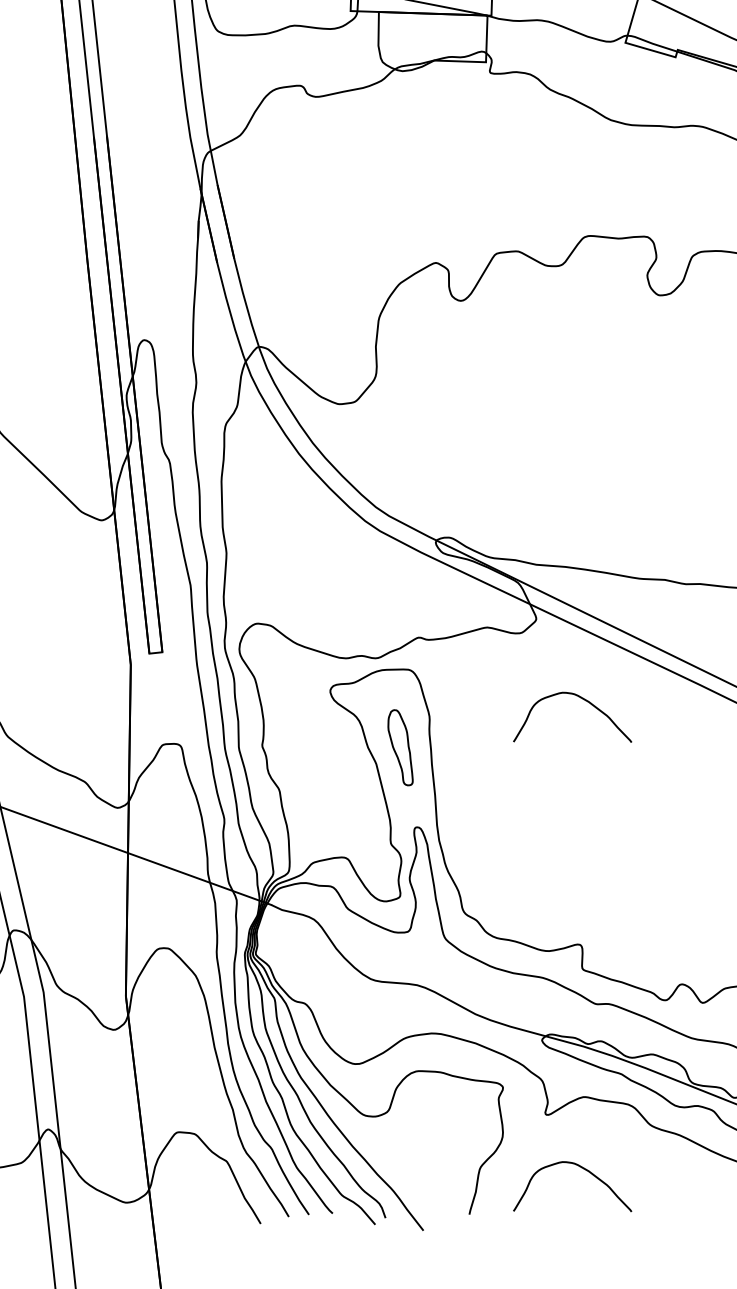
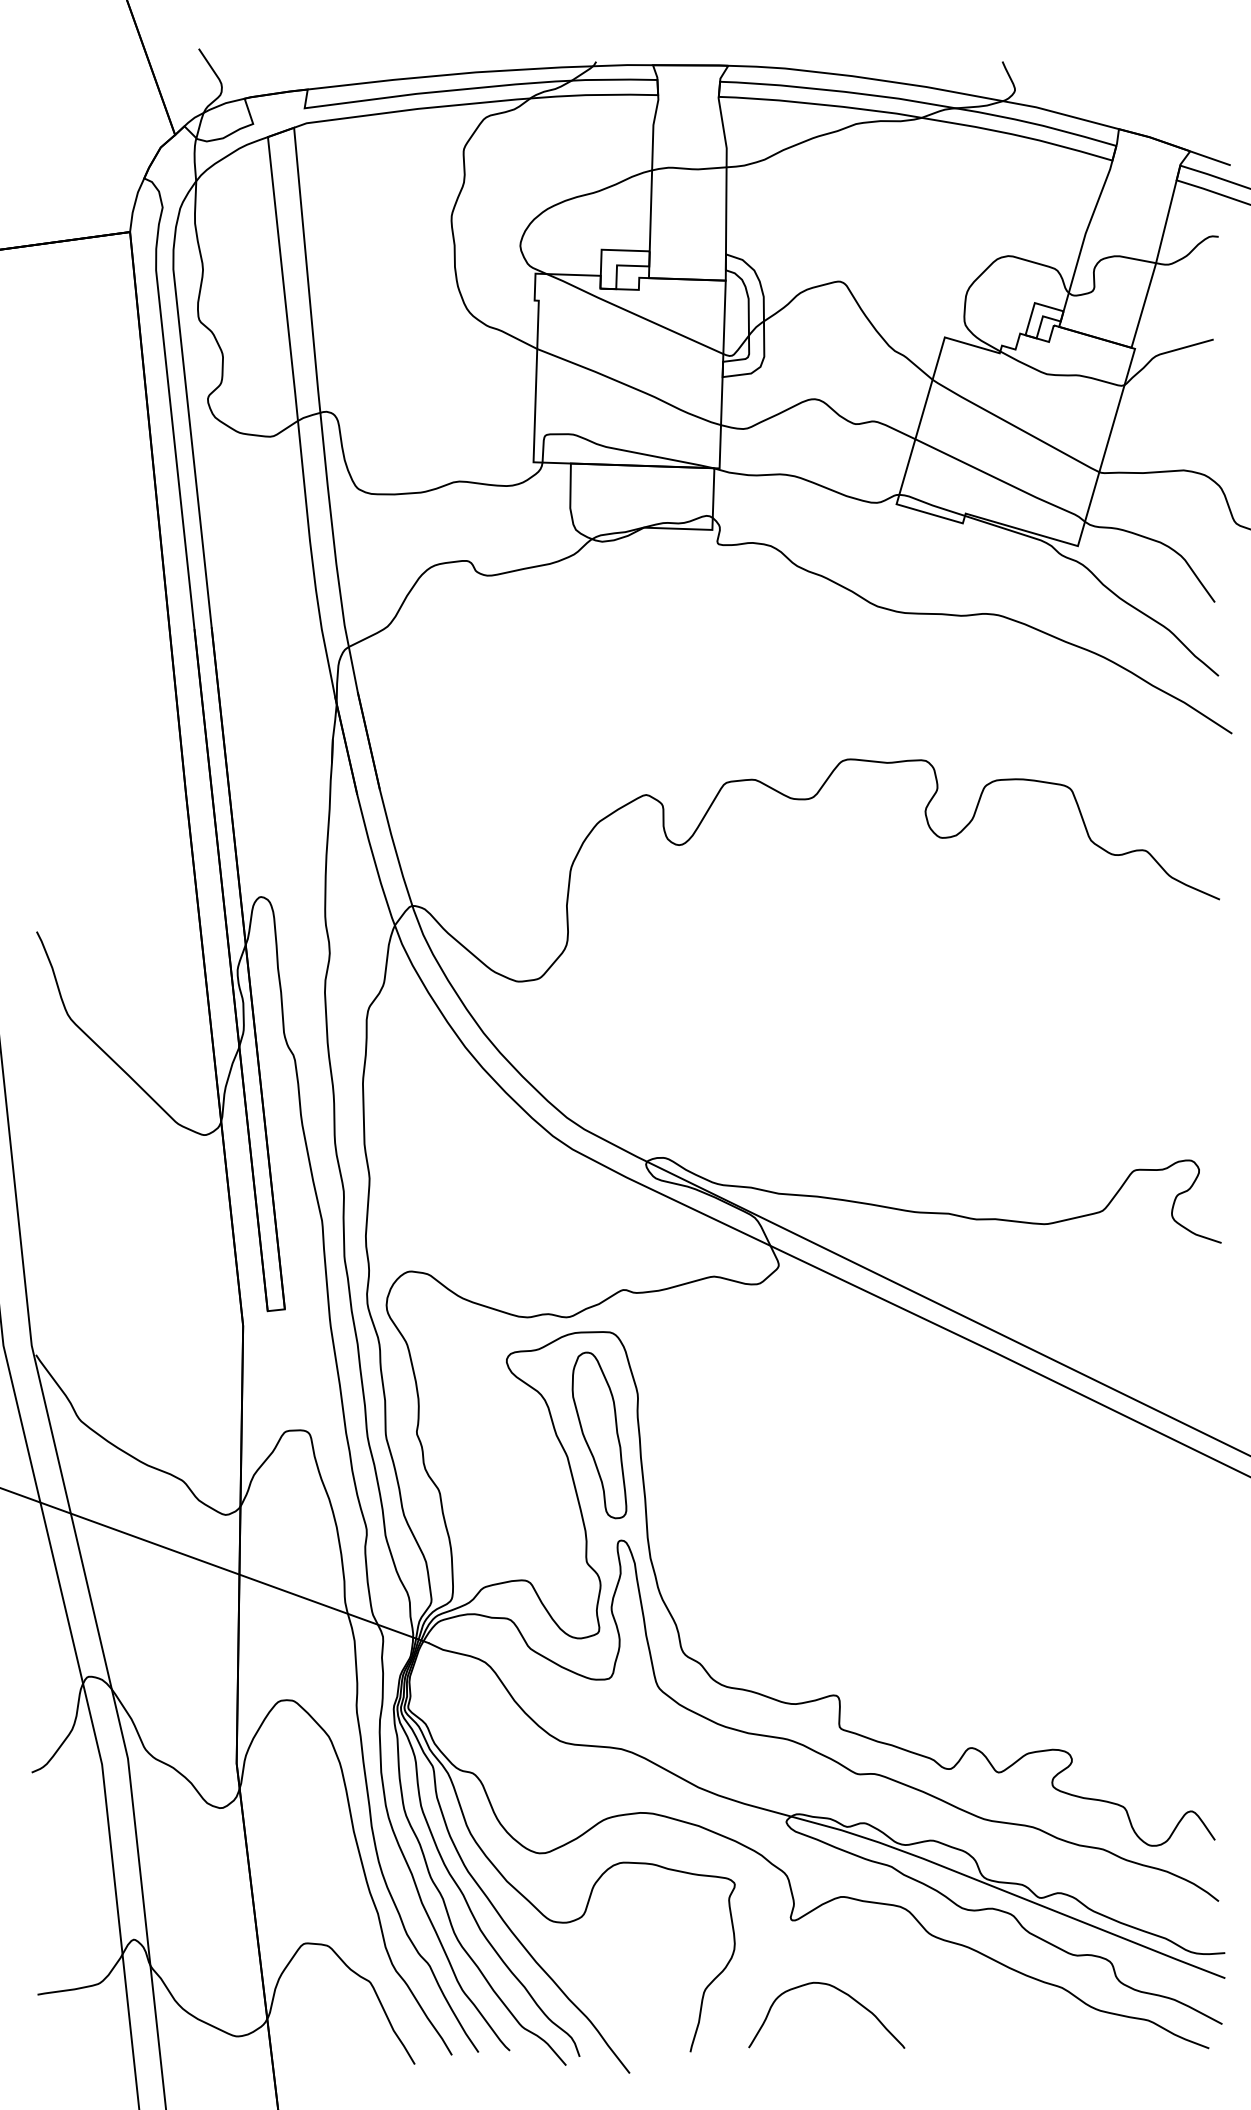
curve: (582, 699) -> (839, 1371), removed
part: (400, 747) -> (599, 1435), size x1.67

